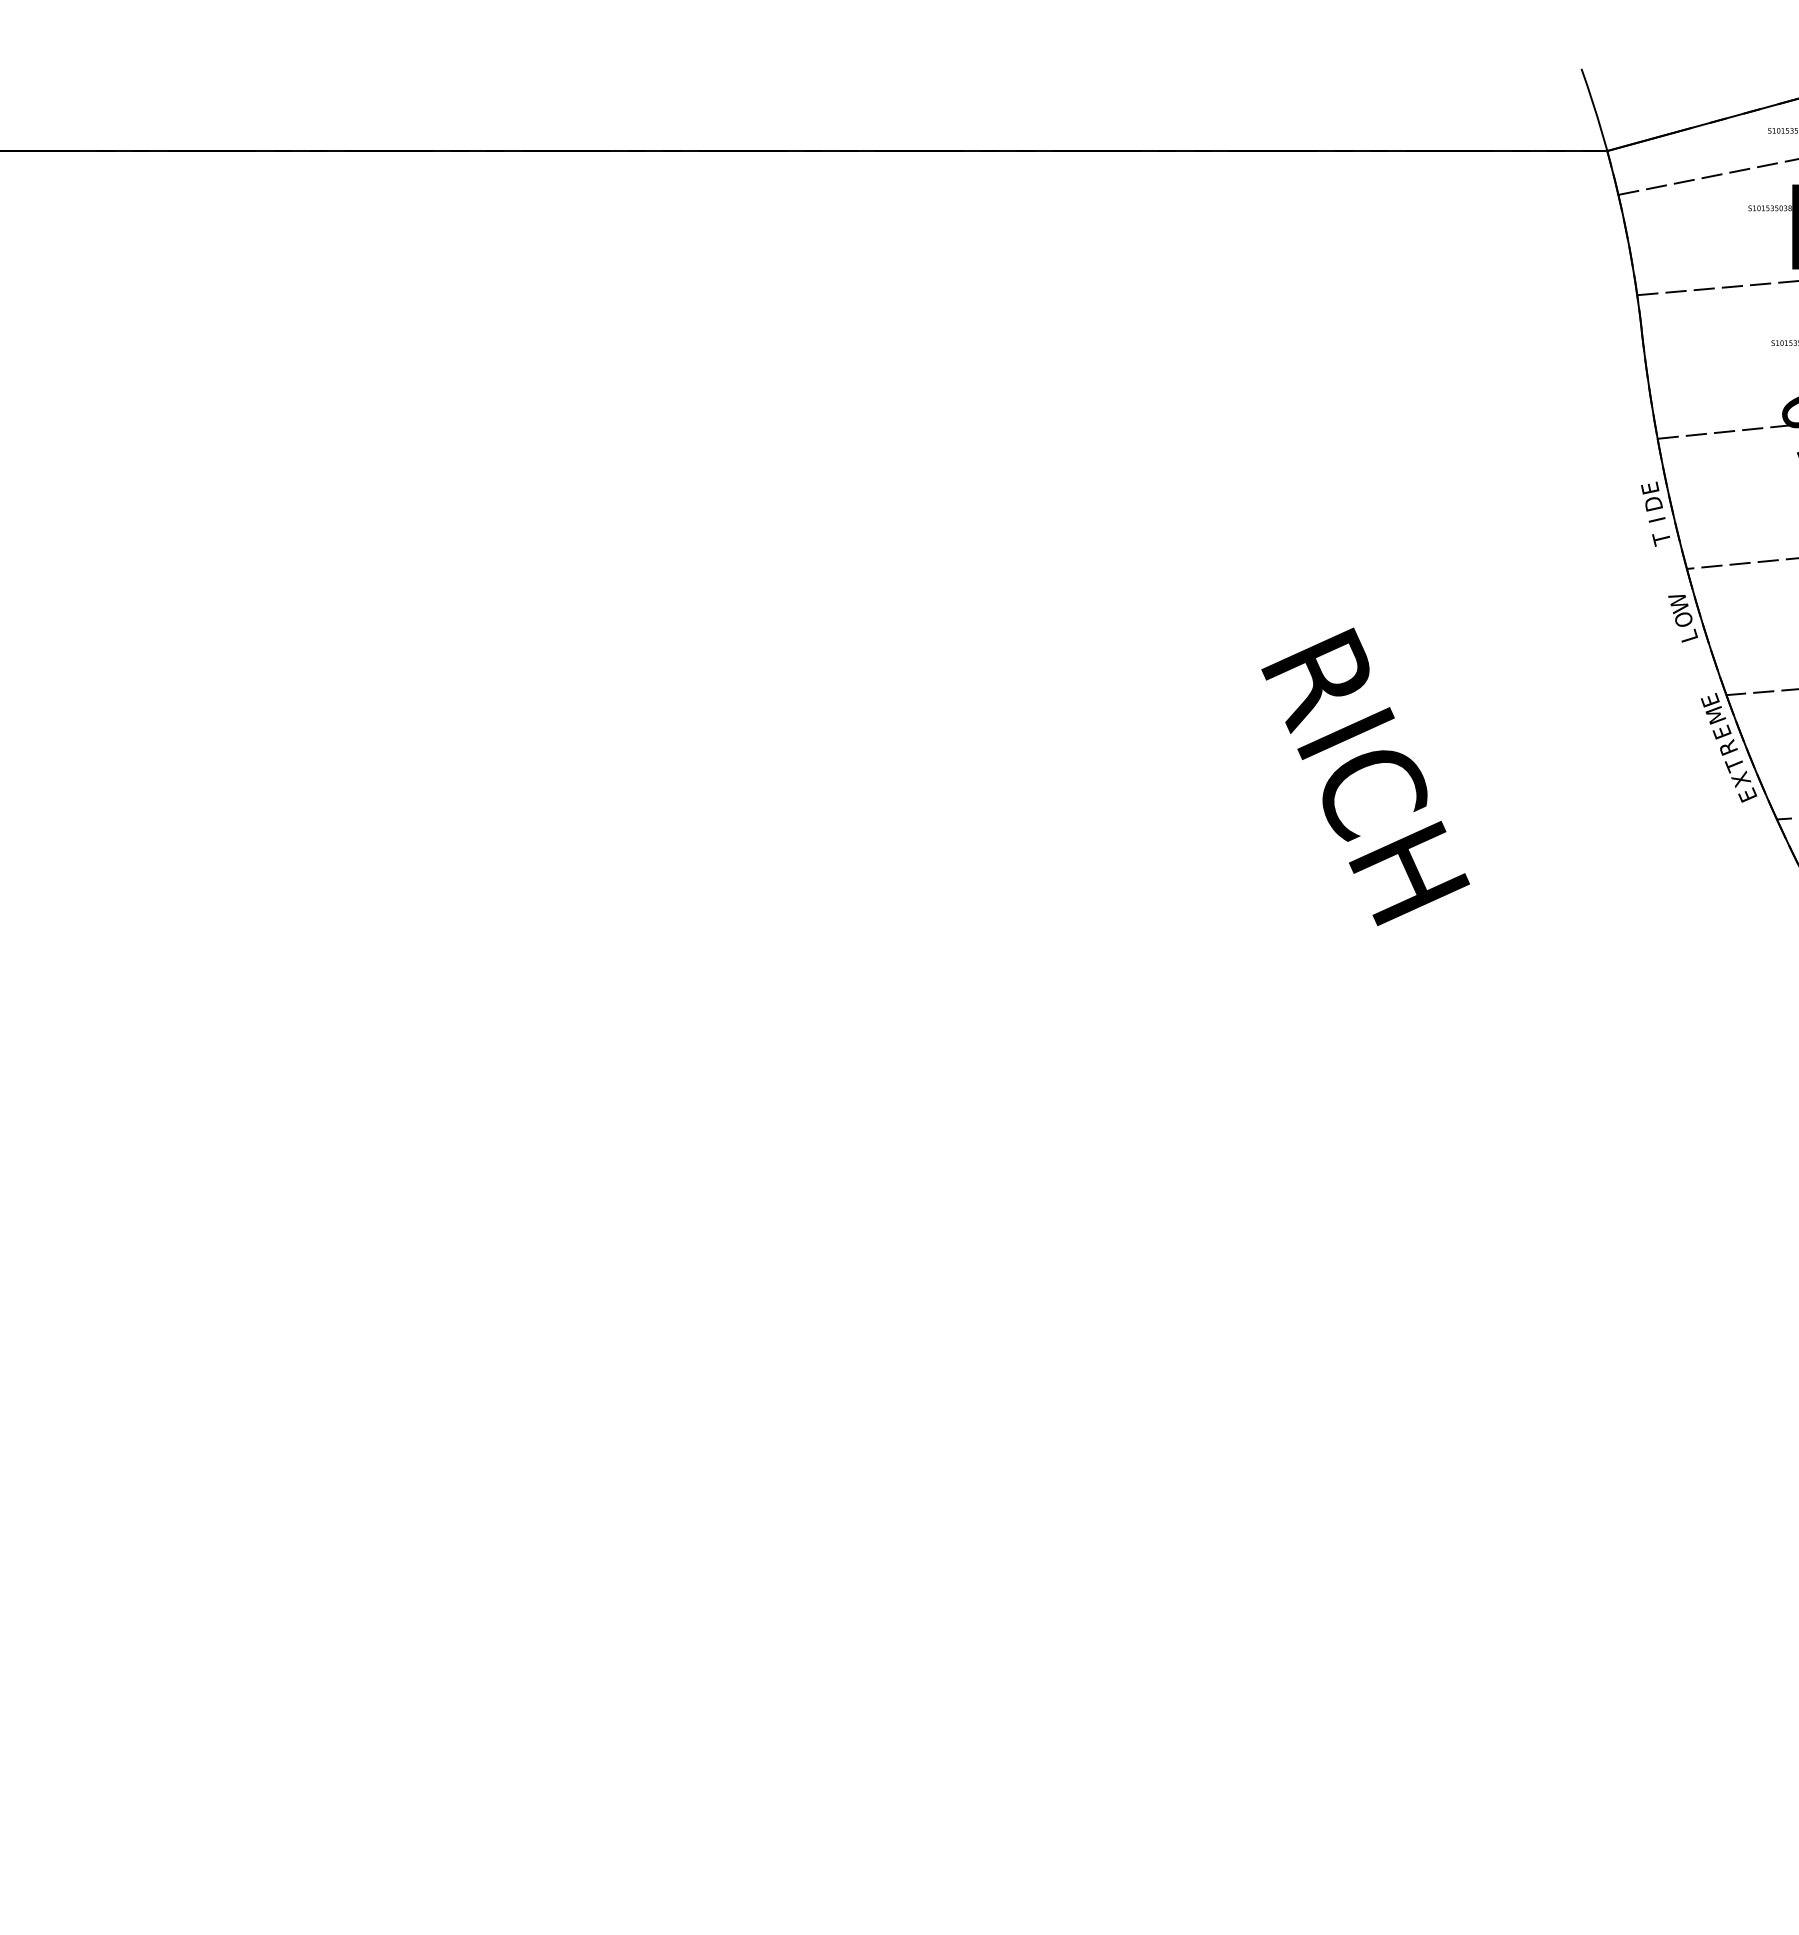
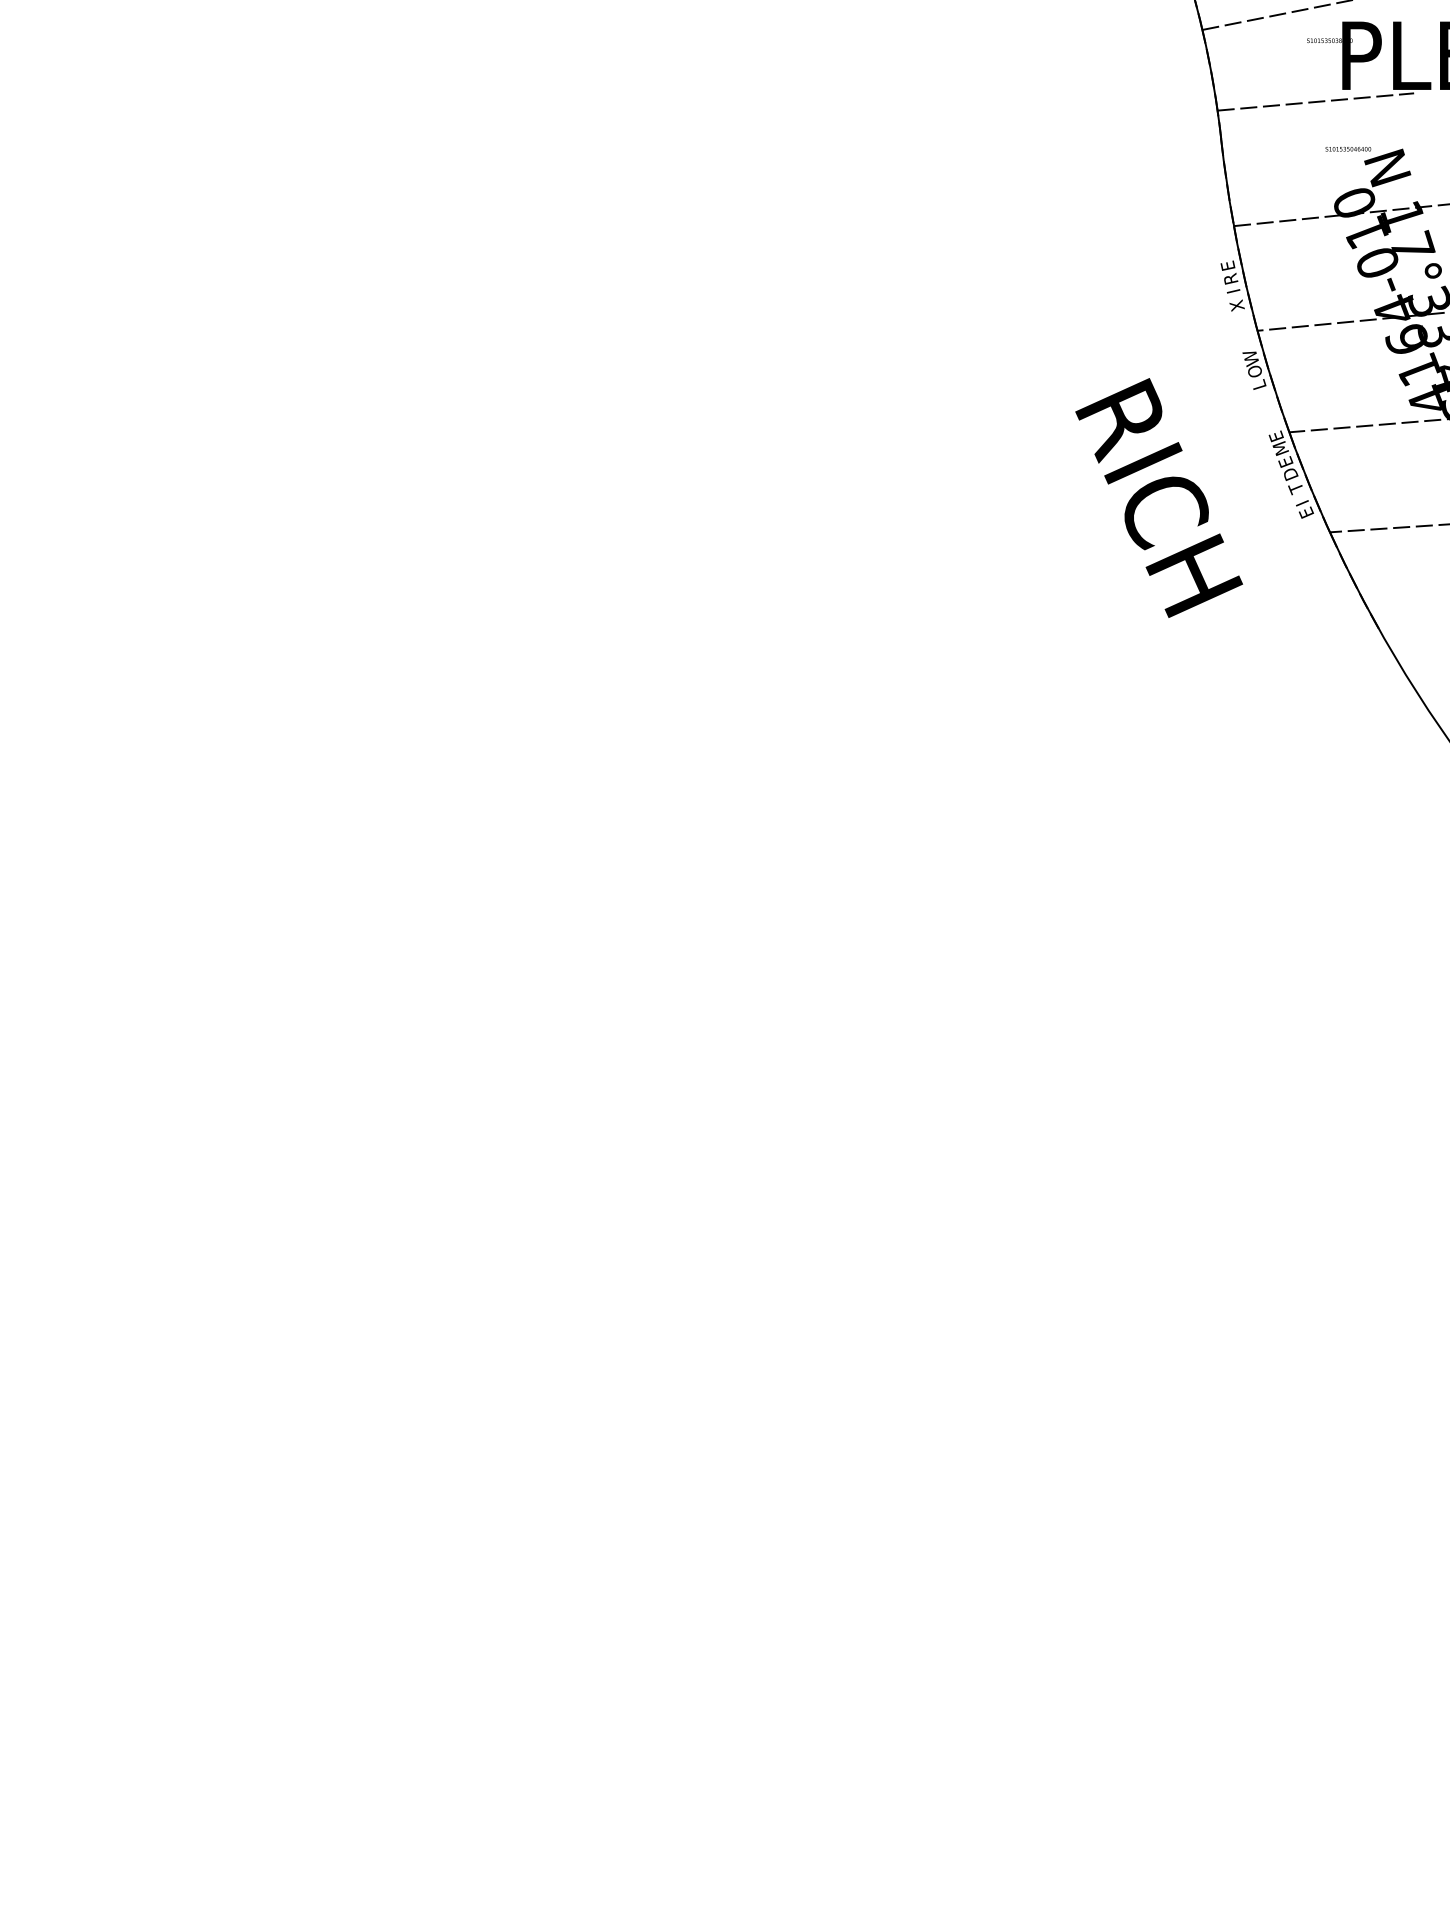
text: (1653, 501) -> (1230, 276), D -> R
text: (1660, 537) -> (1236, 305), T -> X
text: (1727, 745) -> (1290, 472), R -> D
text: (1364, 776) -> (1158, 497), moved
text: (1741, 778) -> (1301, 499), X -> I

